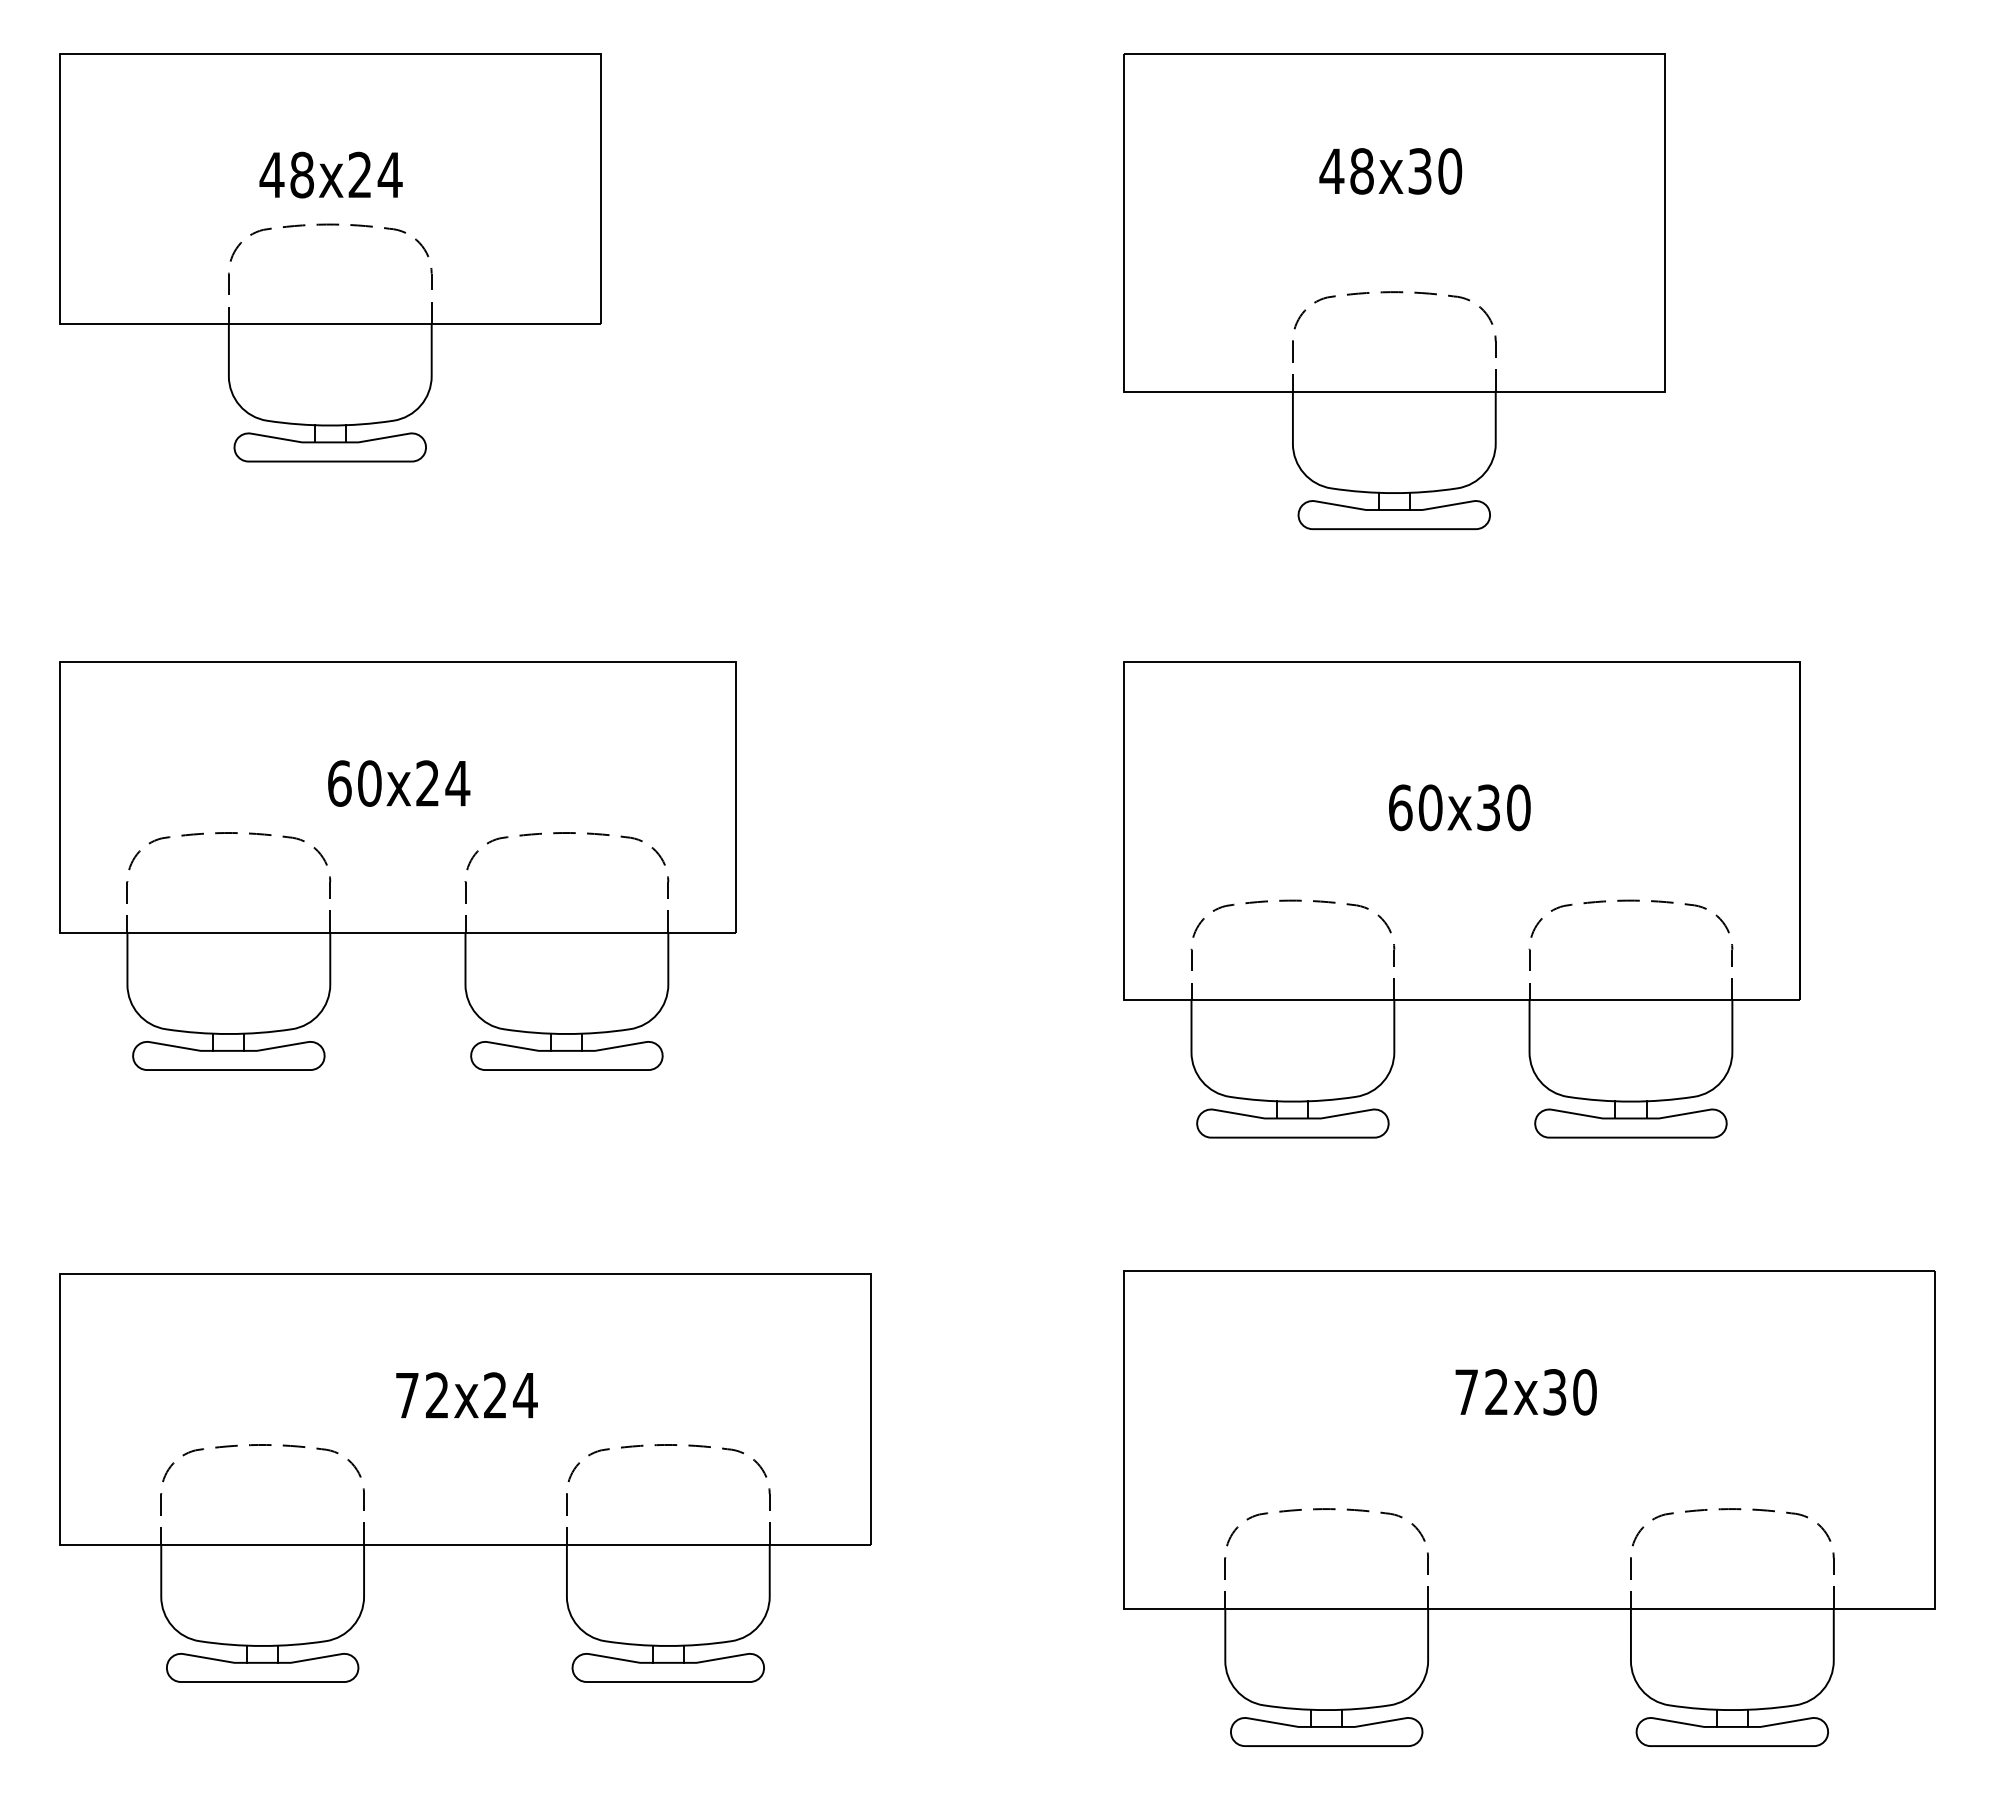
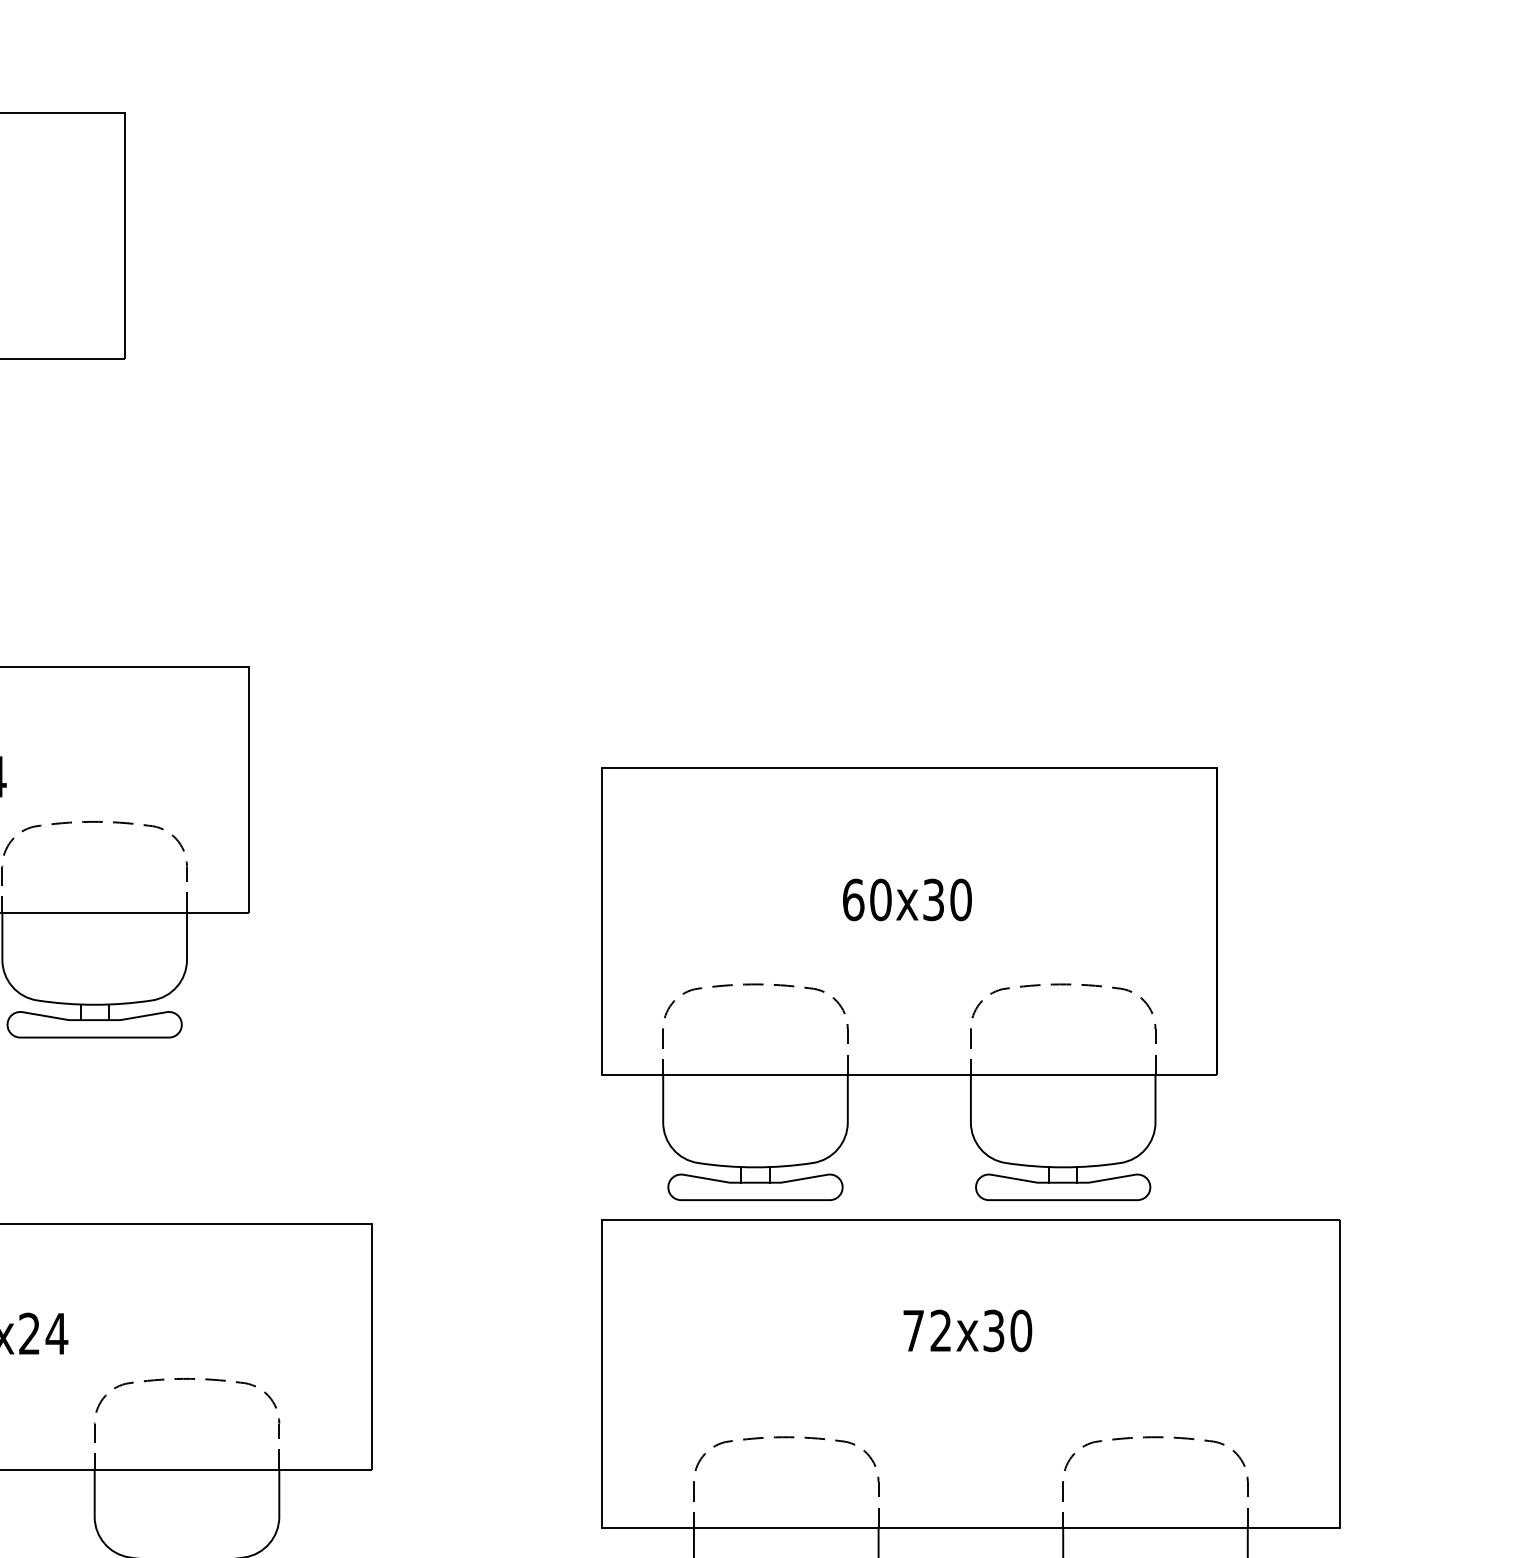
part: (1394, 291) -> (847, 328), removed
part: (1461, 899) -> (908, 983), moved

